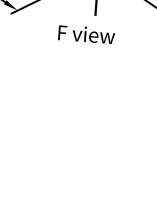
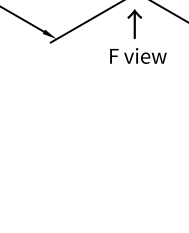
text: (86, 33) -> (138, 55), moved

